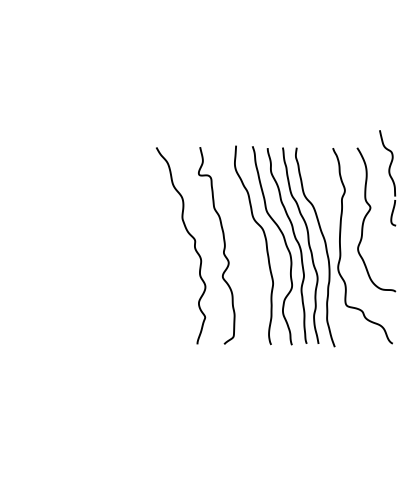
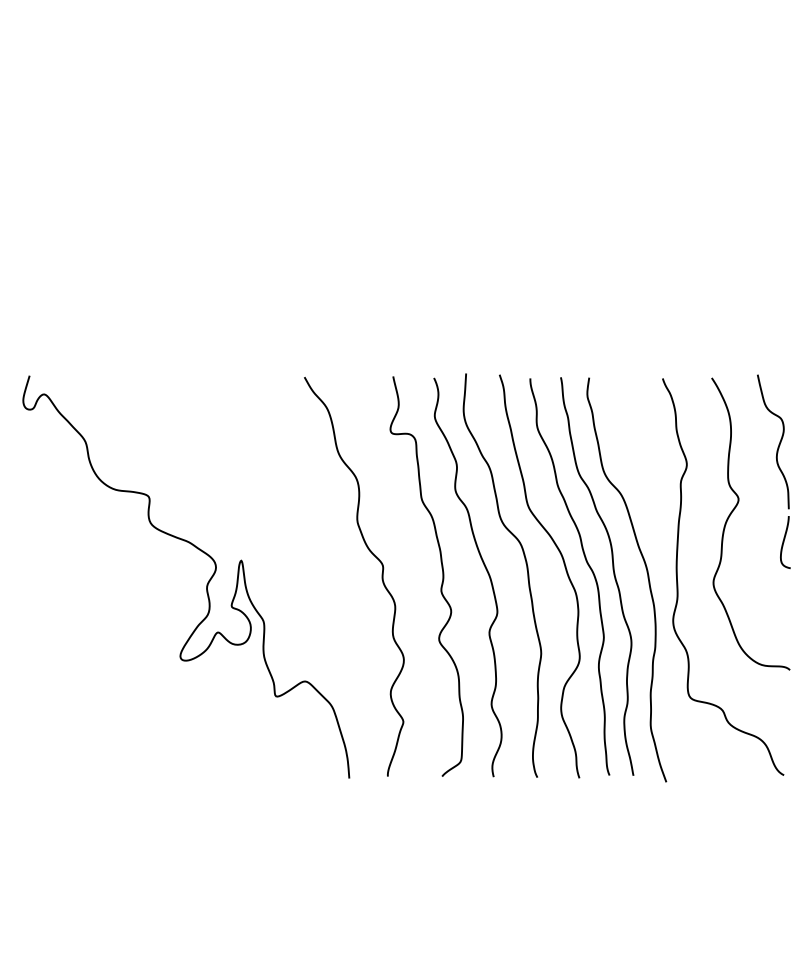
part: (387, 178) -> (773, 472), moved
curve: (244, 241) -> (483, 567), added
curve: (107, 249) -> (205, 584), added

